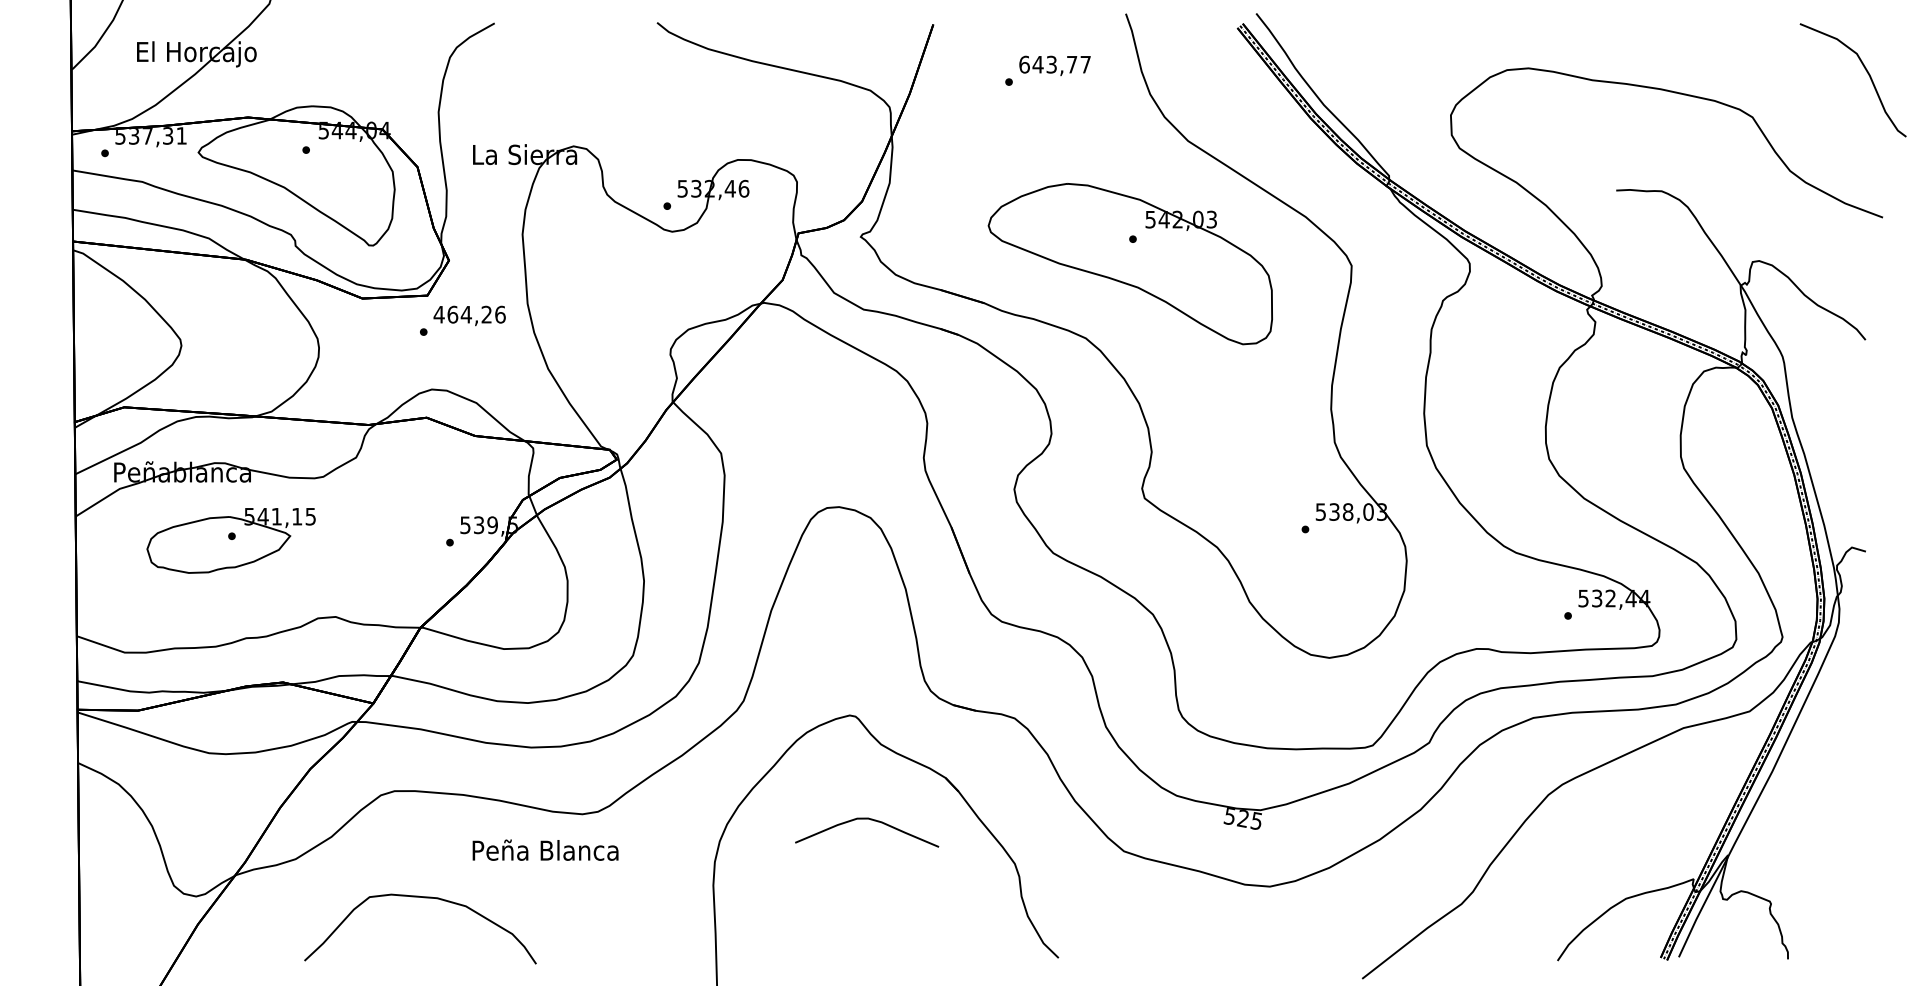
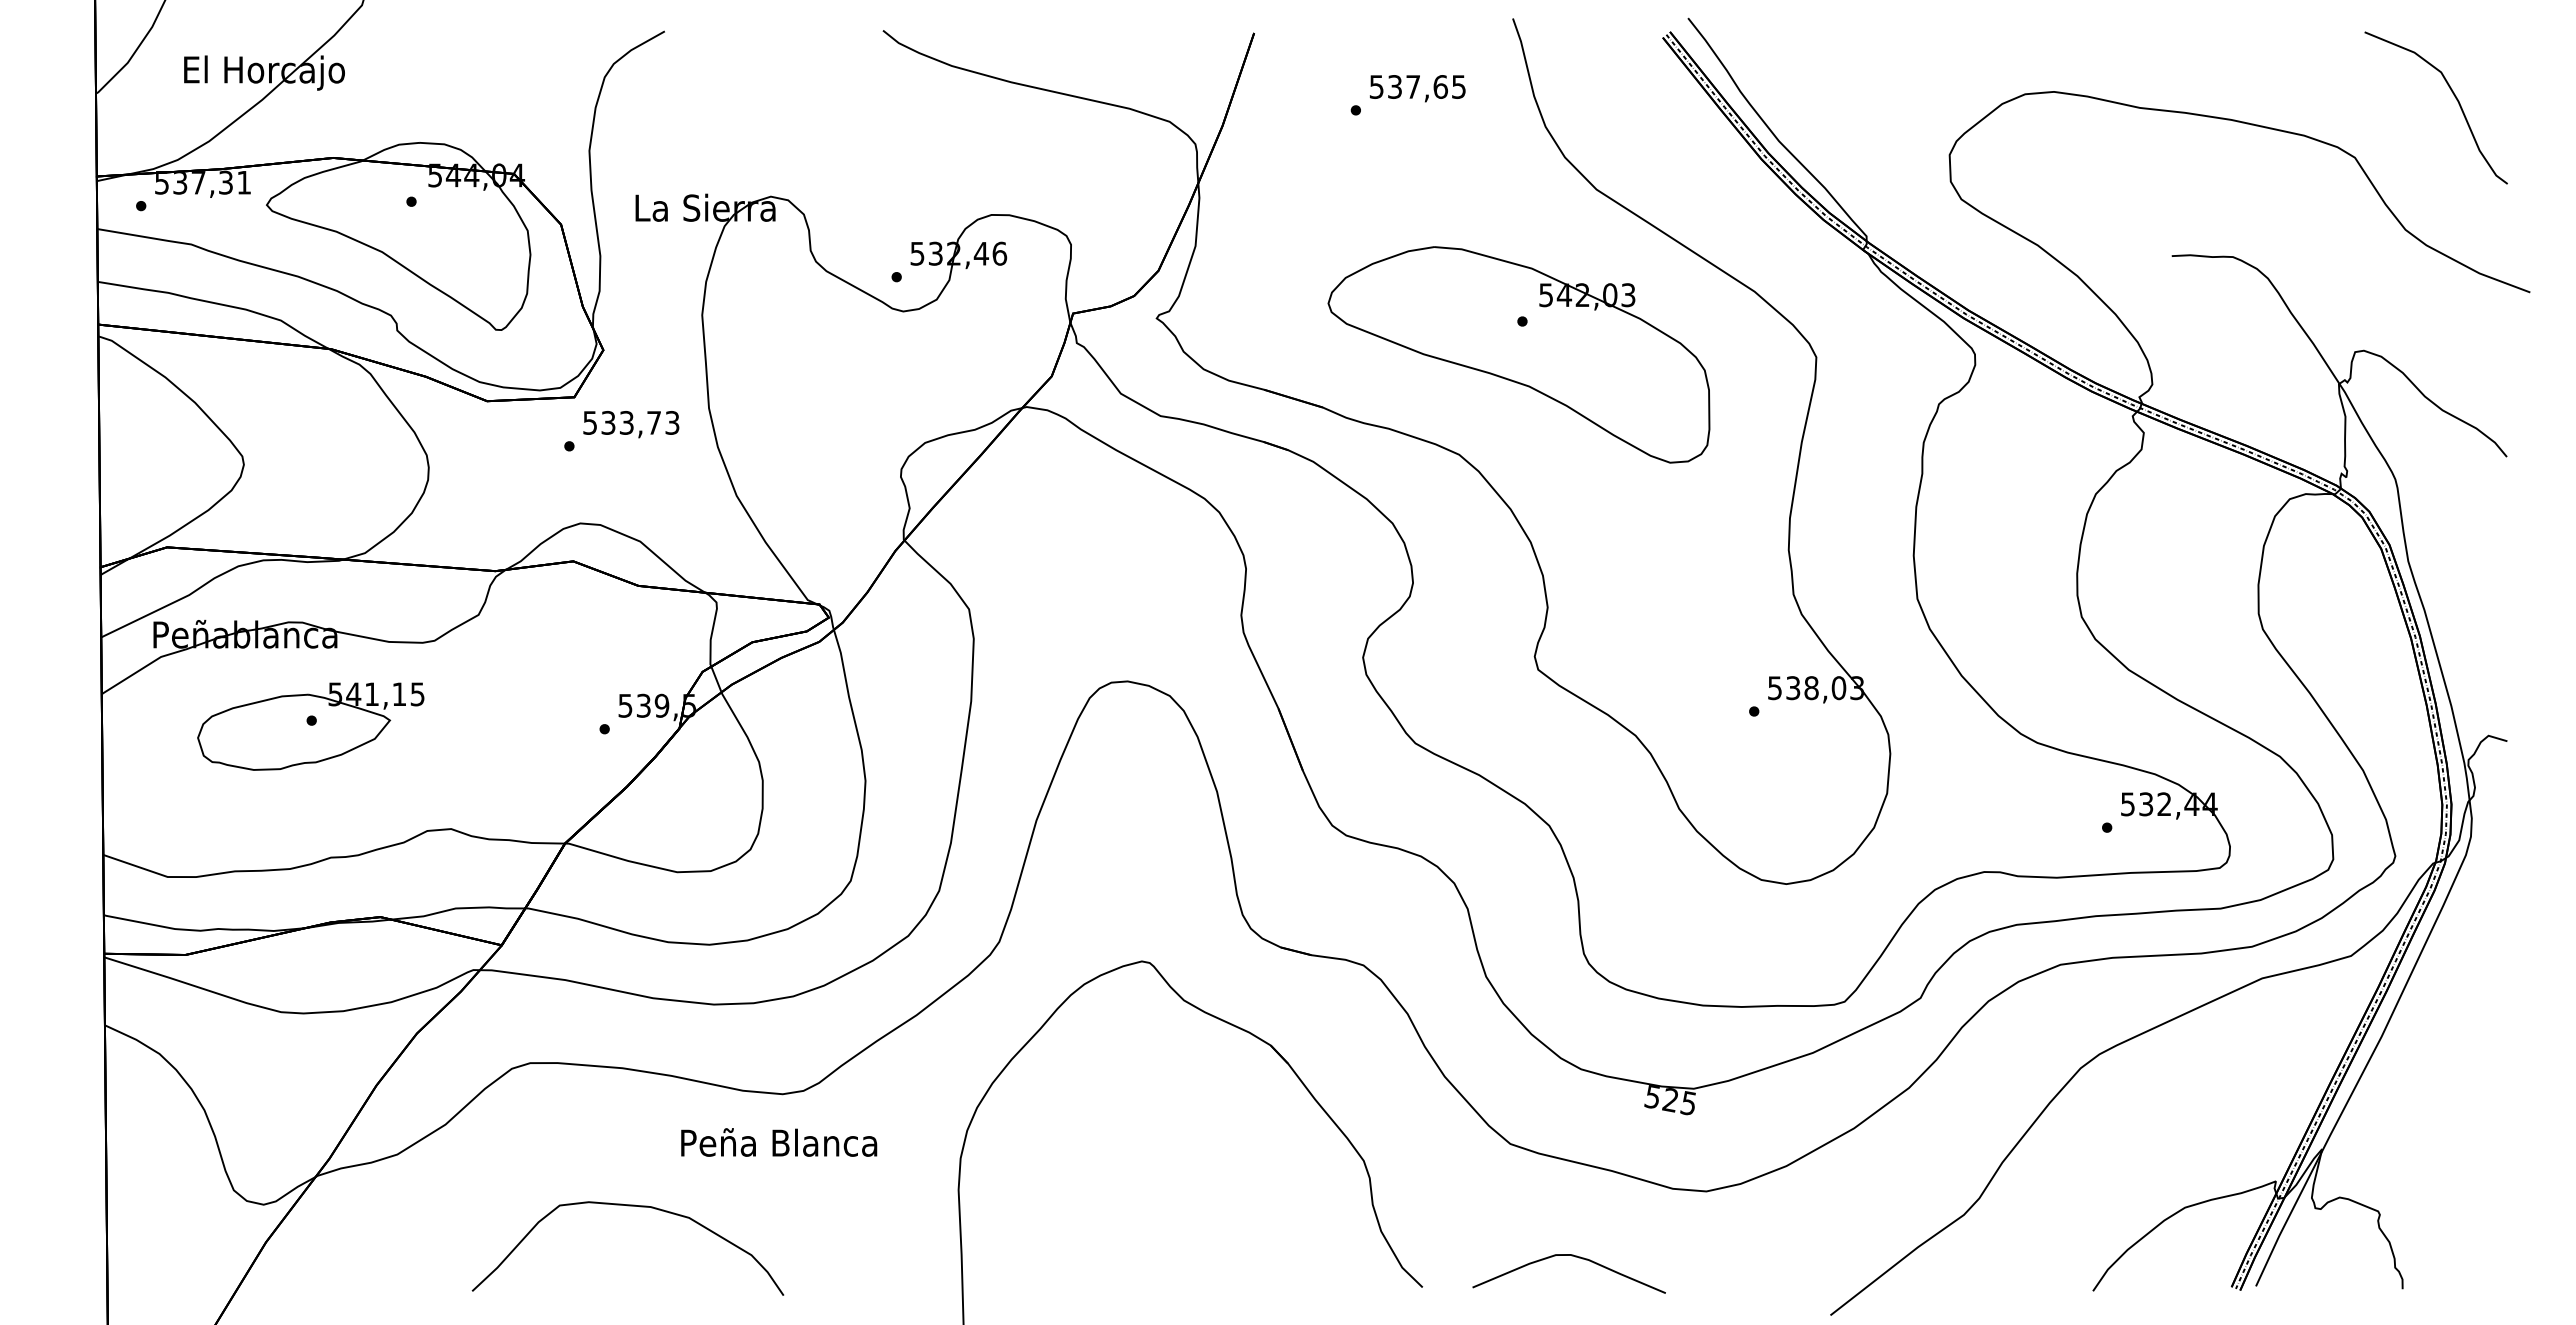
text: (1054, 64) -> (1417, 86), 643,77 -> 537,65
curve: (1866, 71) -> (2453, 95), moved
text: (469, 314) -> (630, 422), 464,26 -> 533,73
curve: (868, 819) -> (1571, 1256), moved
text: (545, 850) -> (779, 1142), moved
curve: (420, 897) -> (627, 1206), moved

